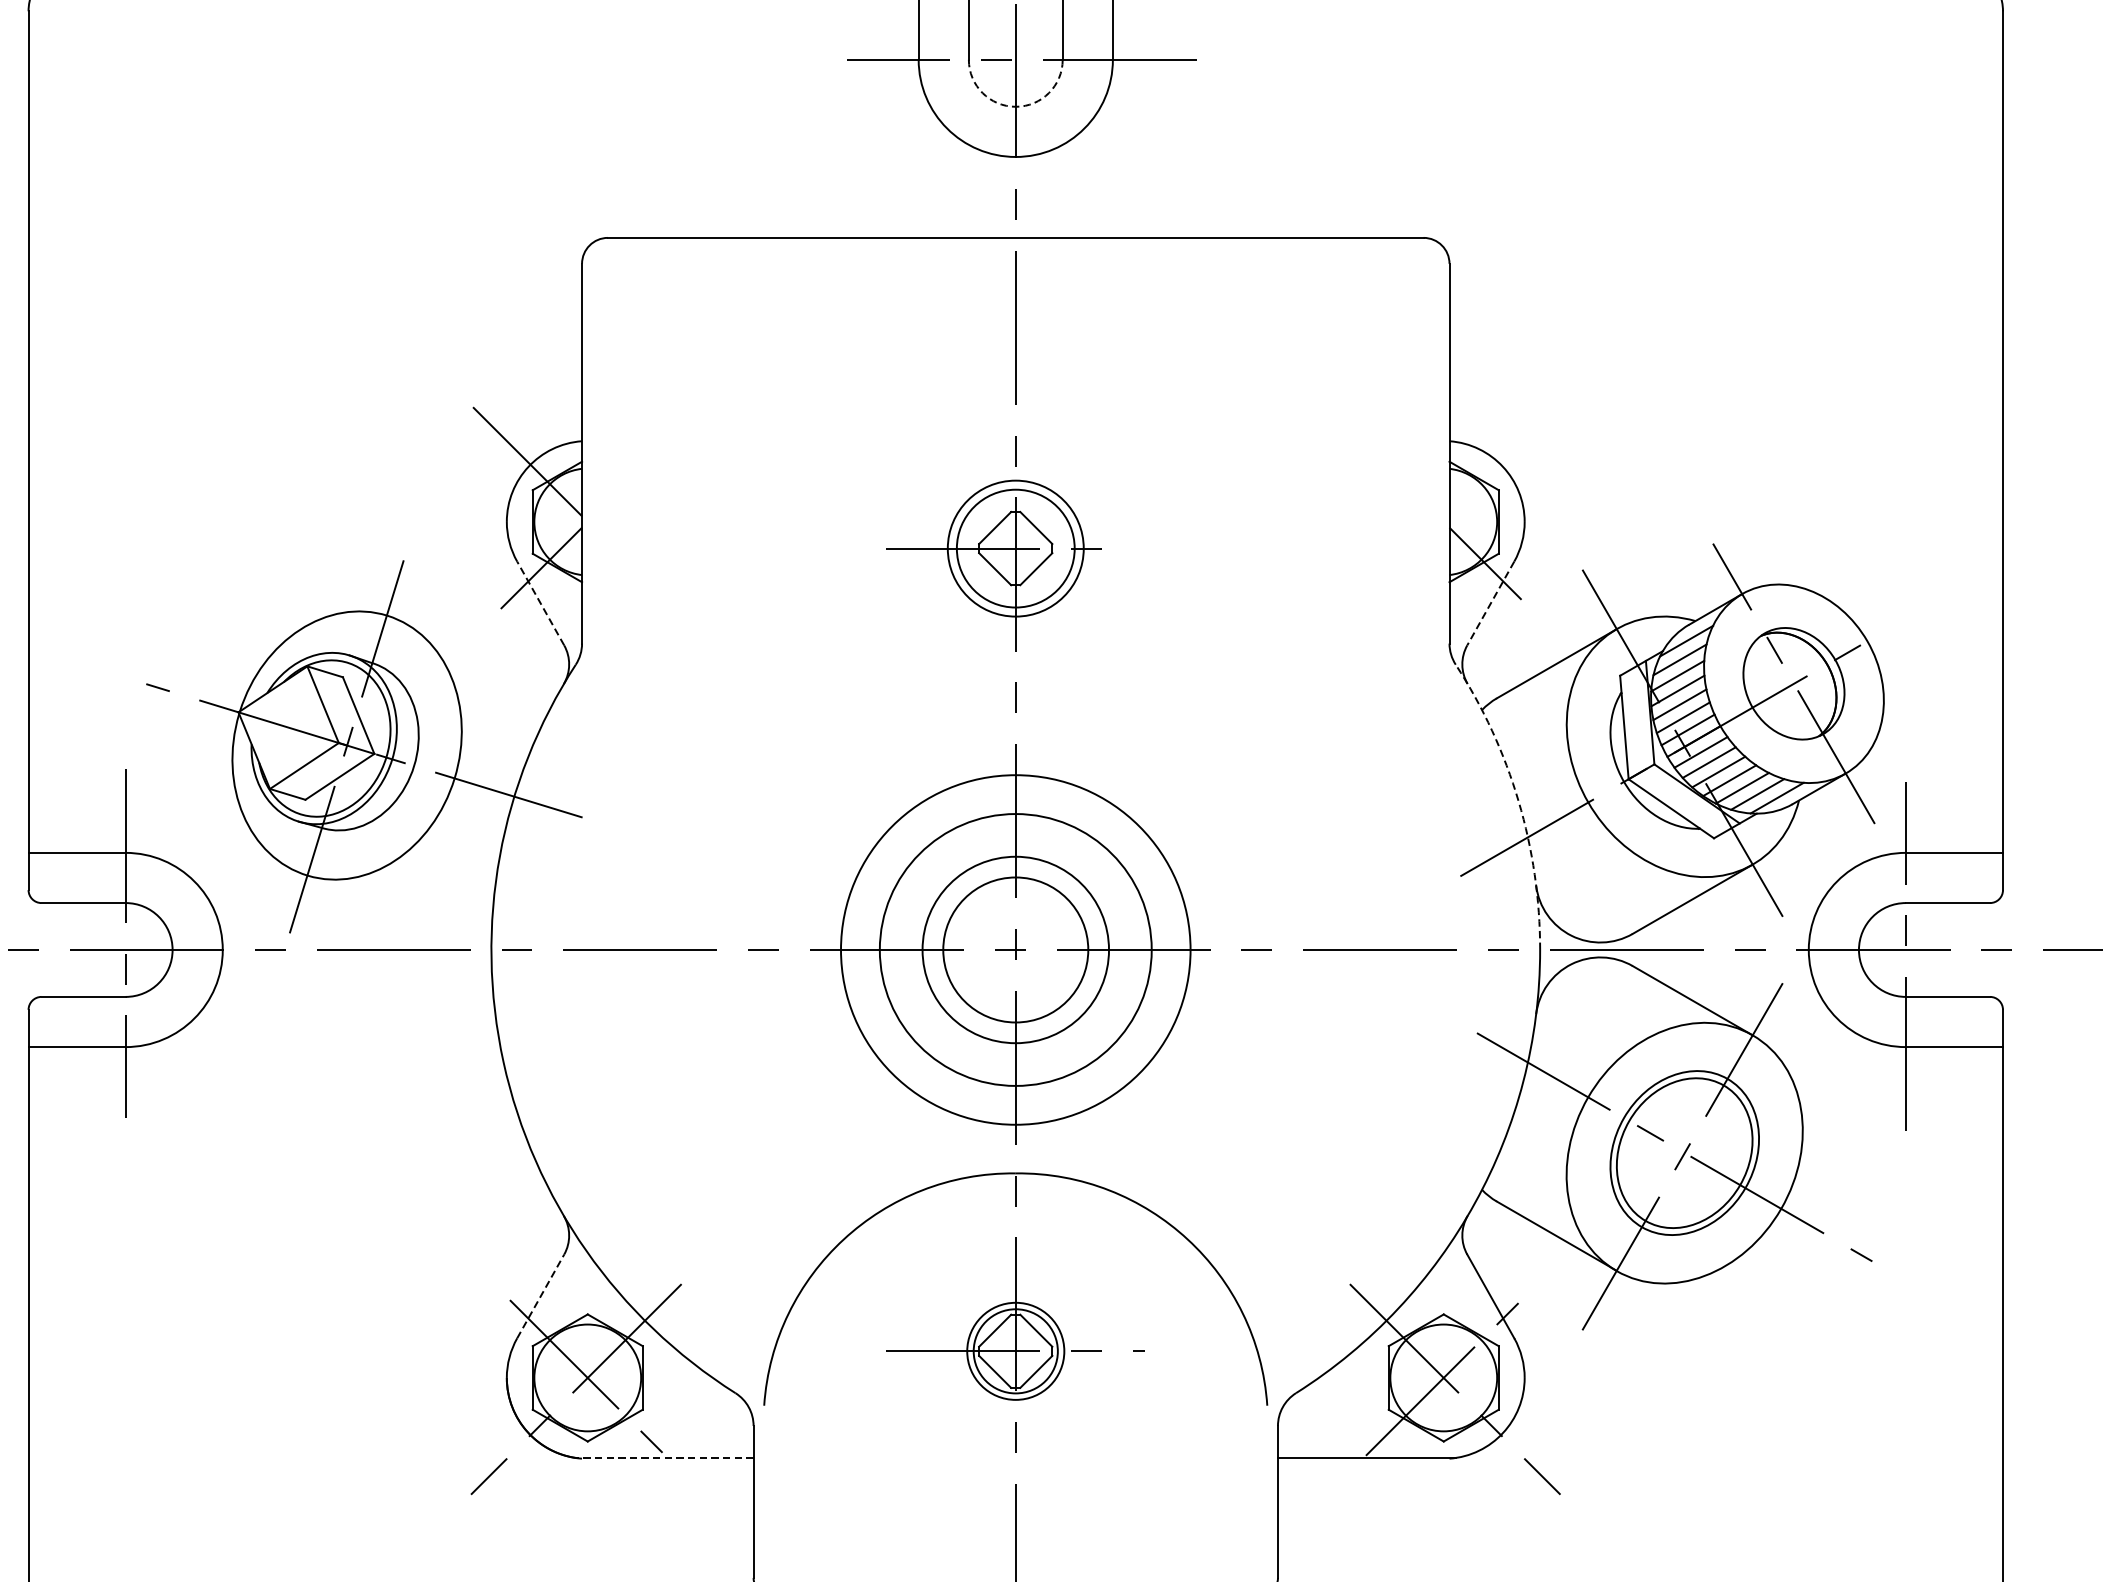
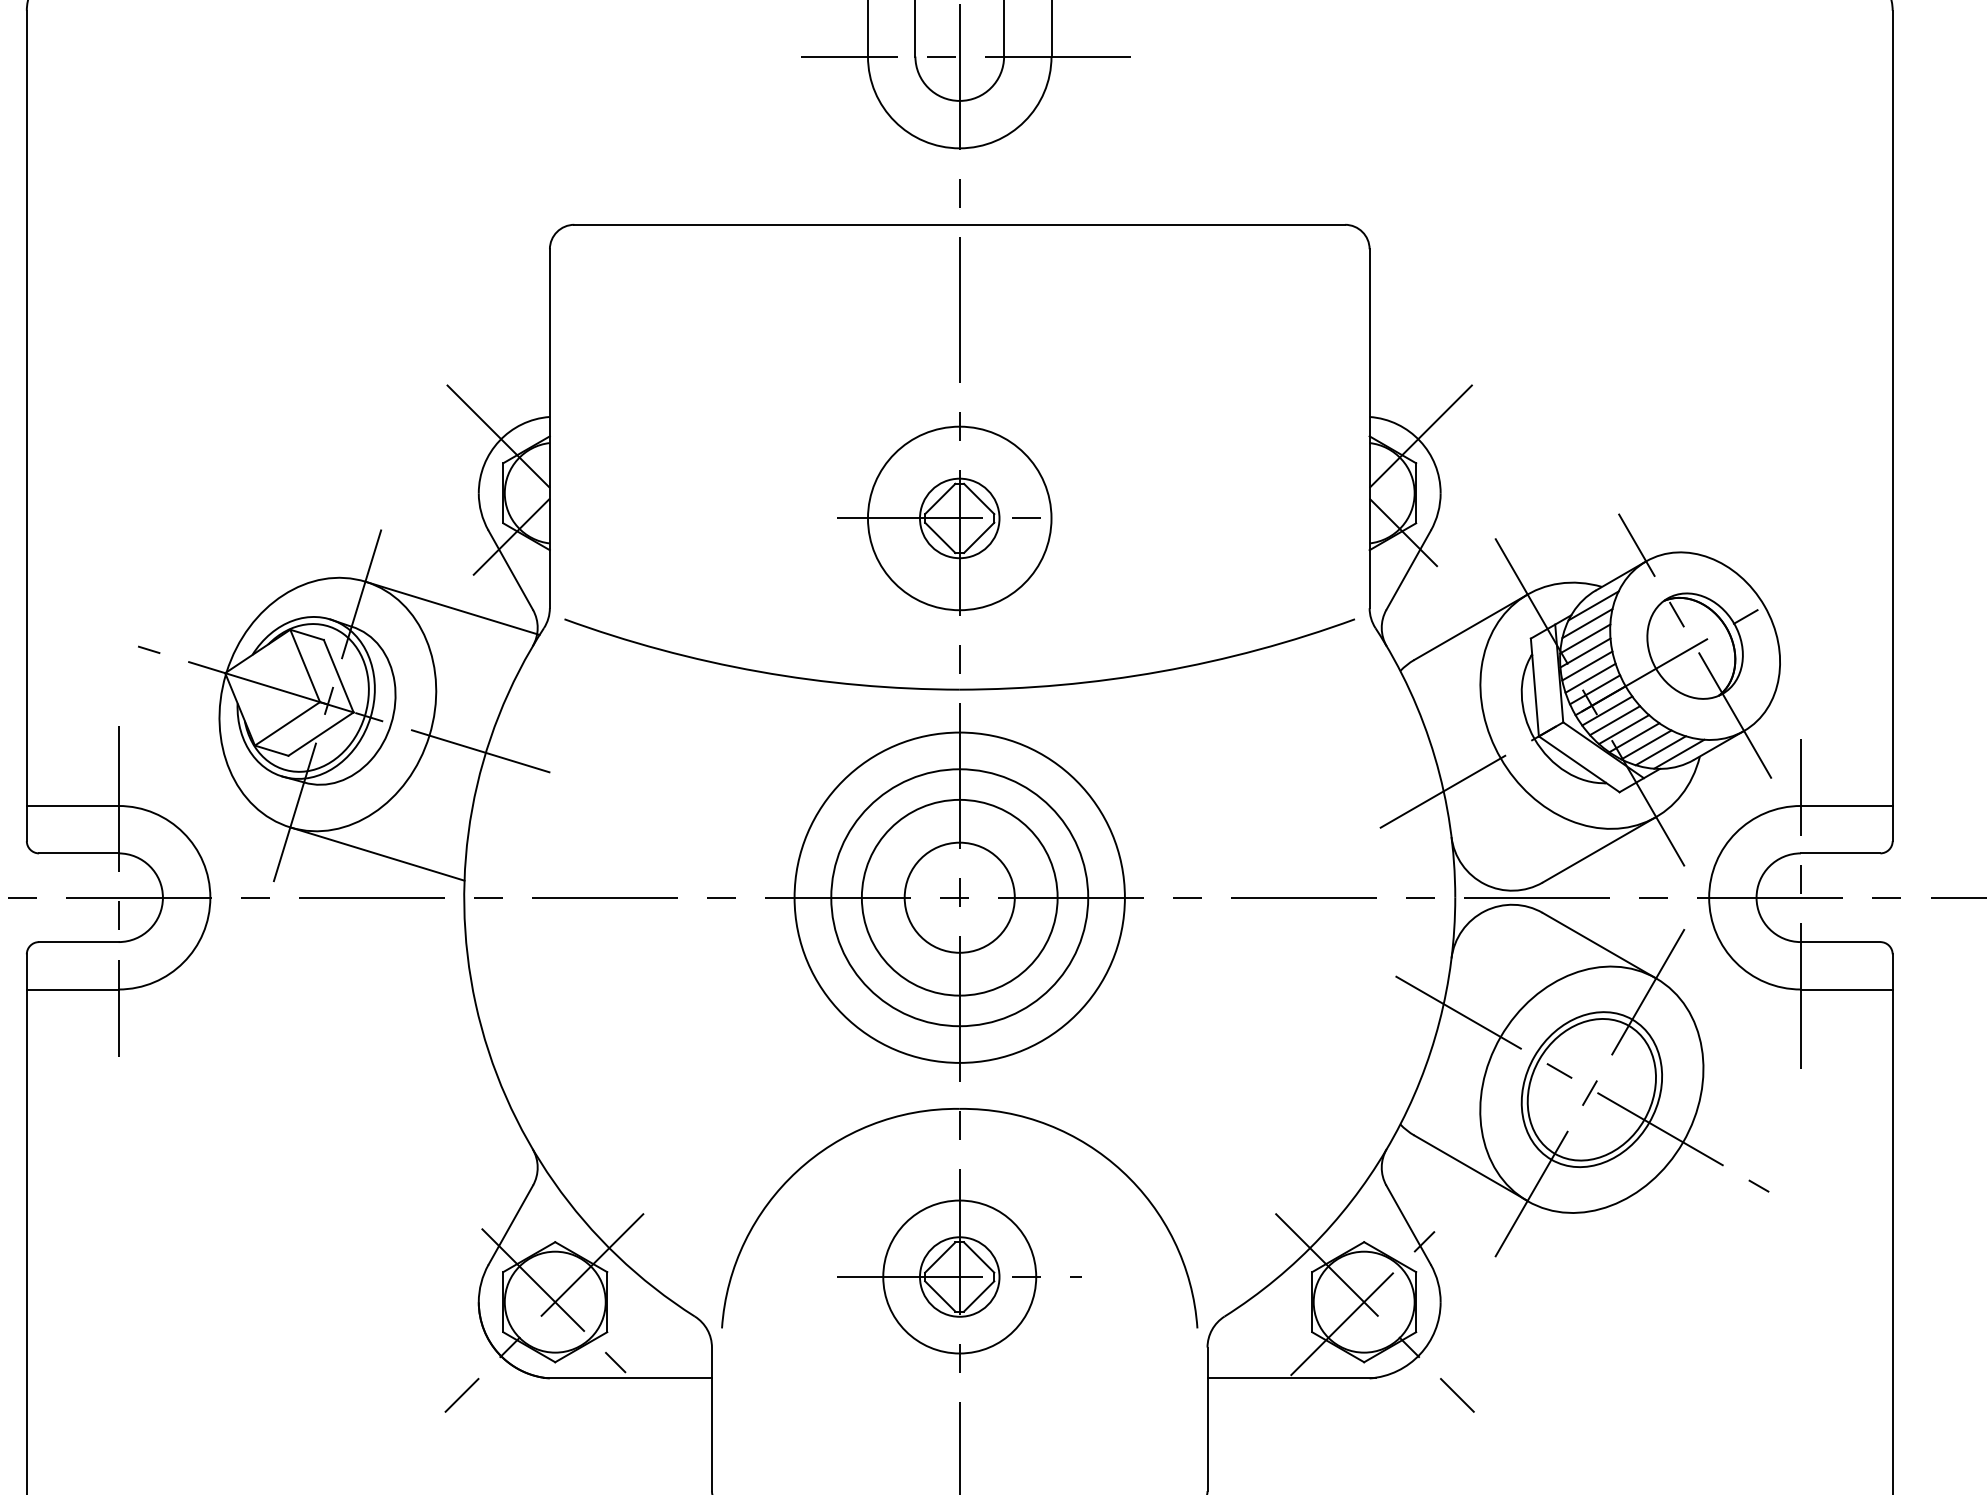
arc: (1015, 106) -> (959, 100), dashed -> solid
line: (1504, 459) -> (1421, 434), added
circle: (1015, 548) -> (959, 518), size x0.71
circle: (1015, 548) -> (959, 518), size x1.43
line: (540, 602) -> (510, 569), dashed -> solid
line: (1490, 603) -> (1408, 570), dashed -> solid
line: (479, 642) -> (452, 607), added
part: (1015, 728) -> (959, 688), added
arc: (1518, 801) -> (1434, 757), dashed -> solid
line: (399, 903) -> (377, 853), added
circle: (1015, 949) -> (959, 897), size x0.62
circle: (1015, 949) -> (959, 897), size x1.43
line: (541, 1295) -> (511, 1224), dashed -> solid
circle: (1015, 1350) -> (959, 1276), size x1.67
line: (664, 1457) -> (627, 1377), dashed -> solid

